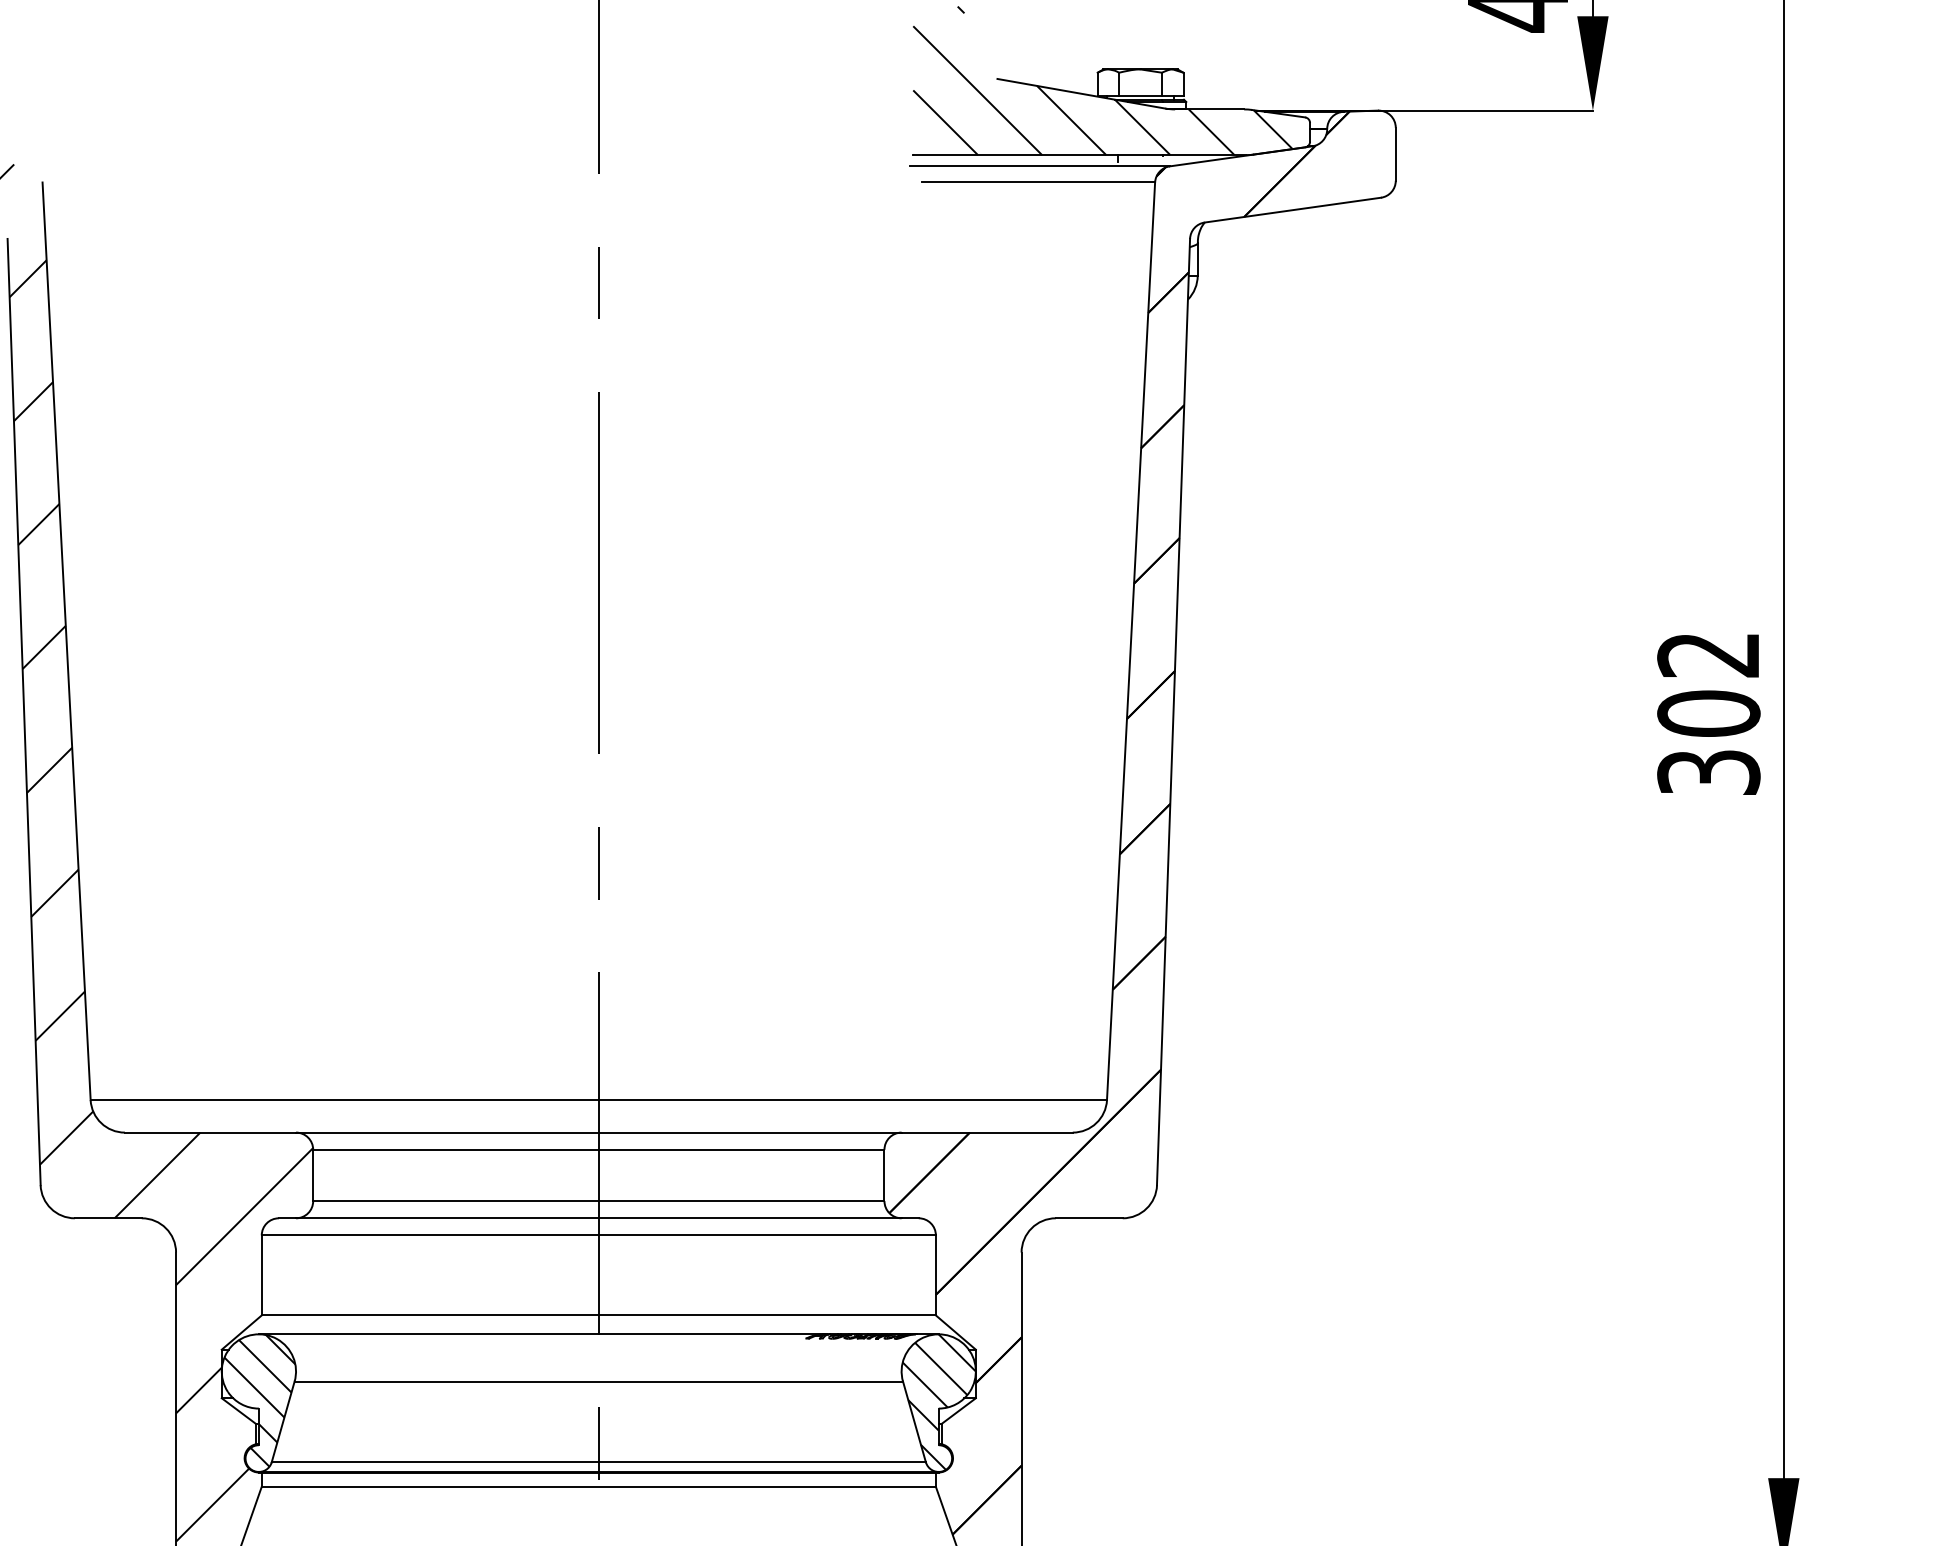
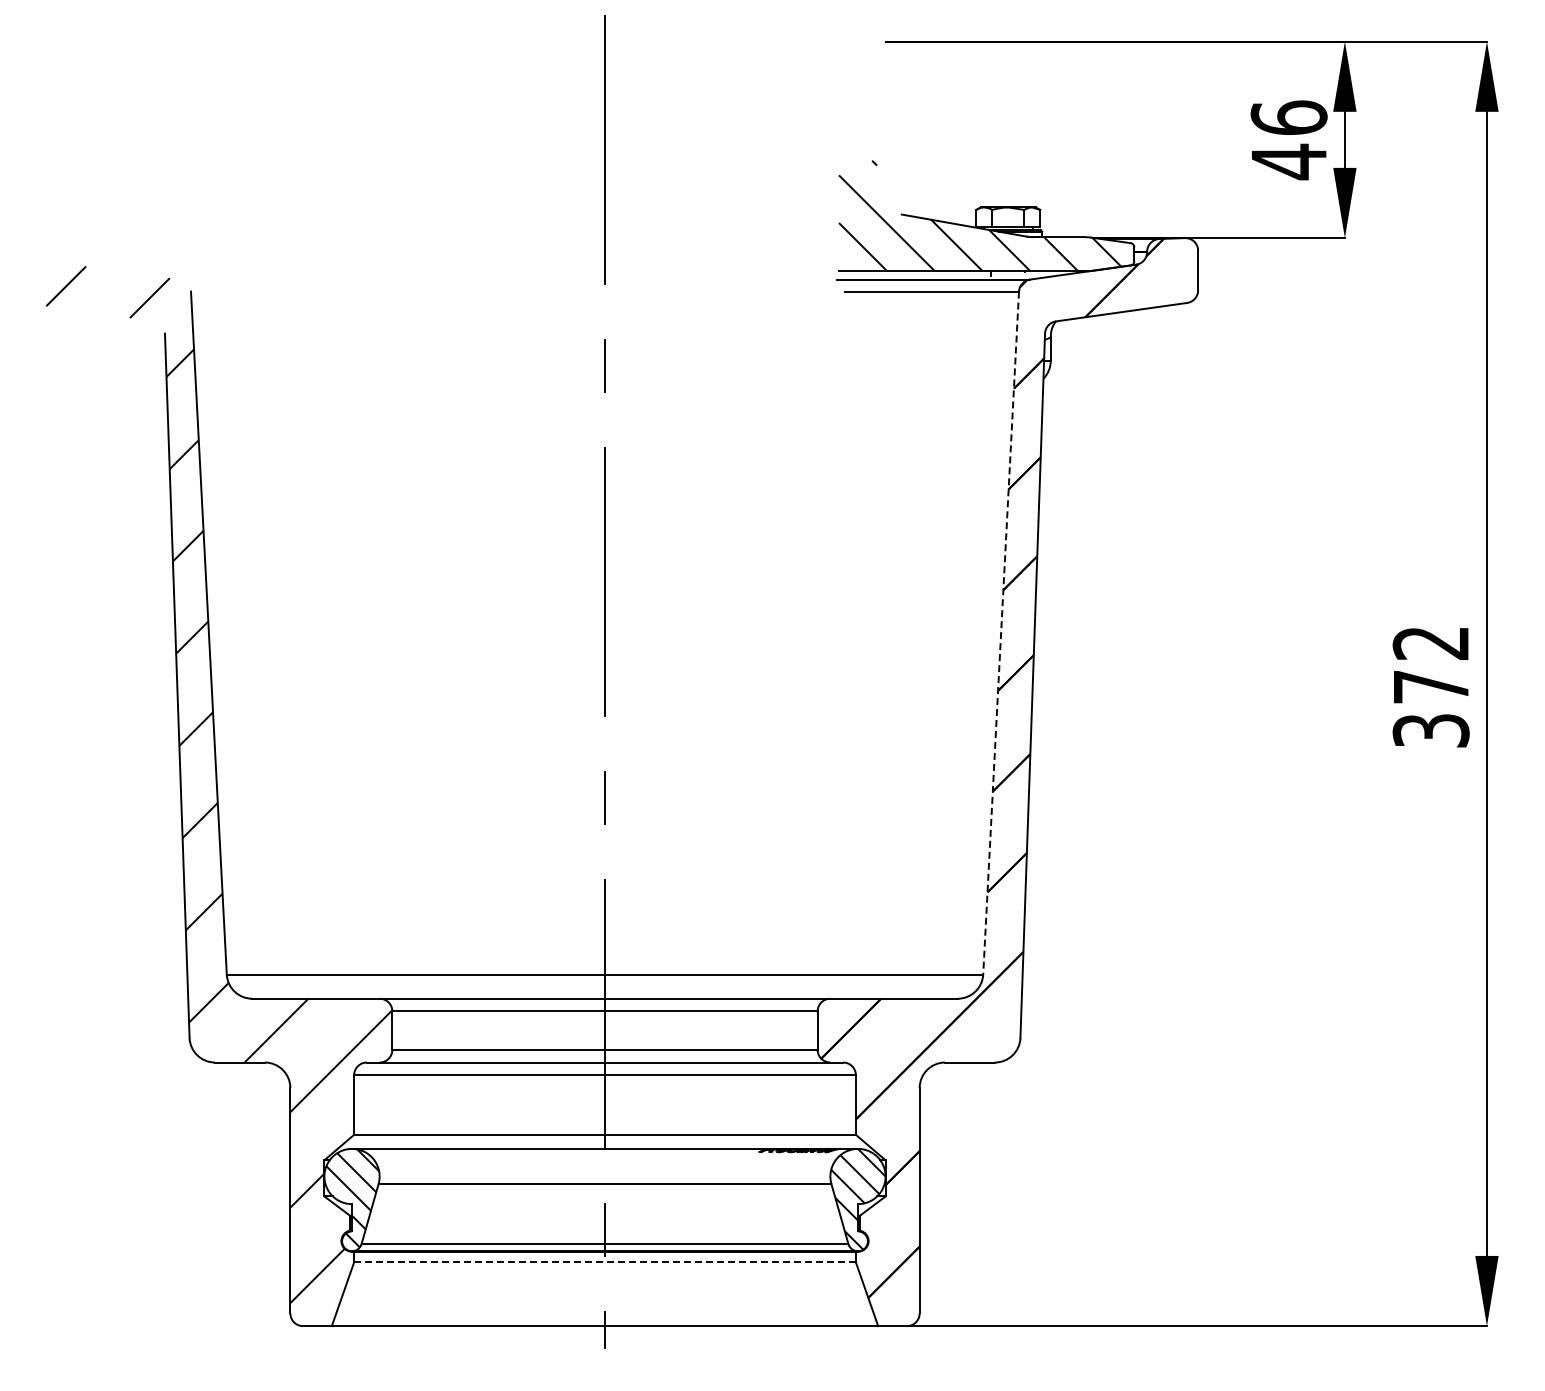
line: (1131, 641) -> (1001, 633), solid -> dashed
text: (1707, 713) -> (1430, 686), 302 -> 372
line: (599, 1486) -> (605, 1262), solid -> dashed

